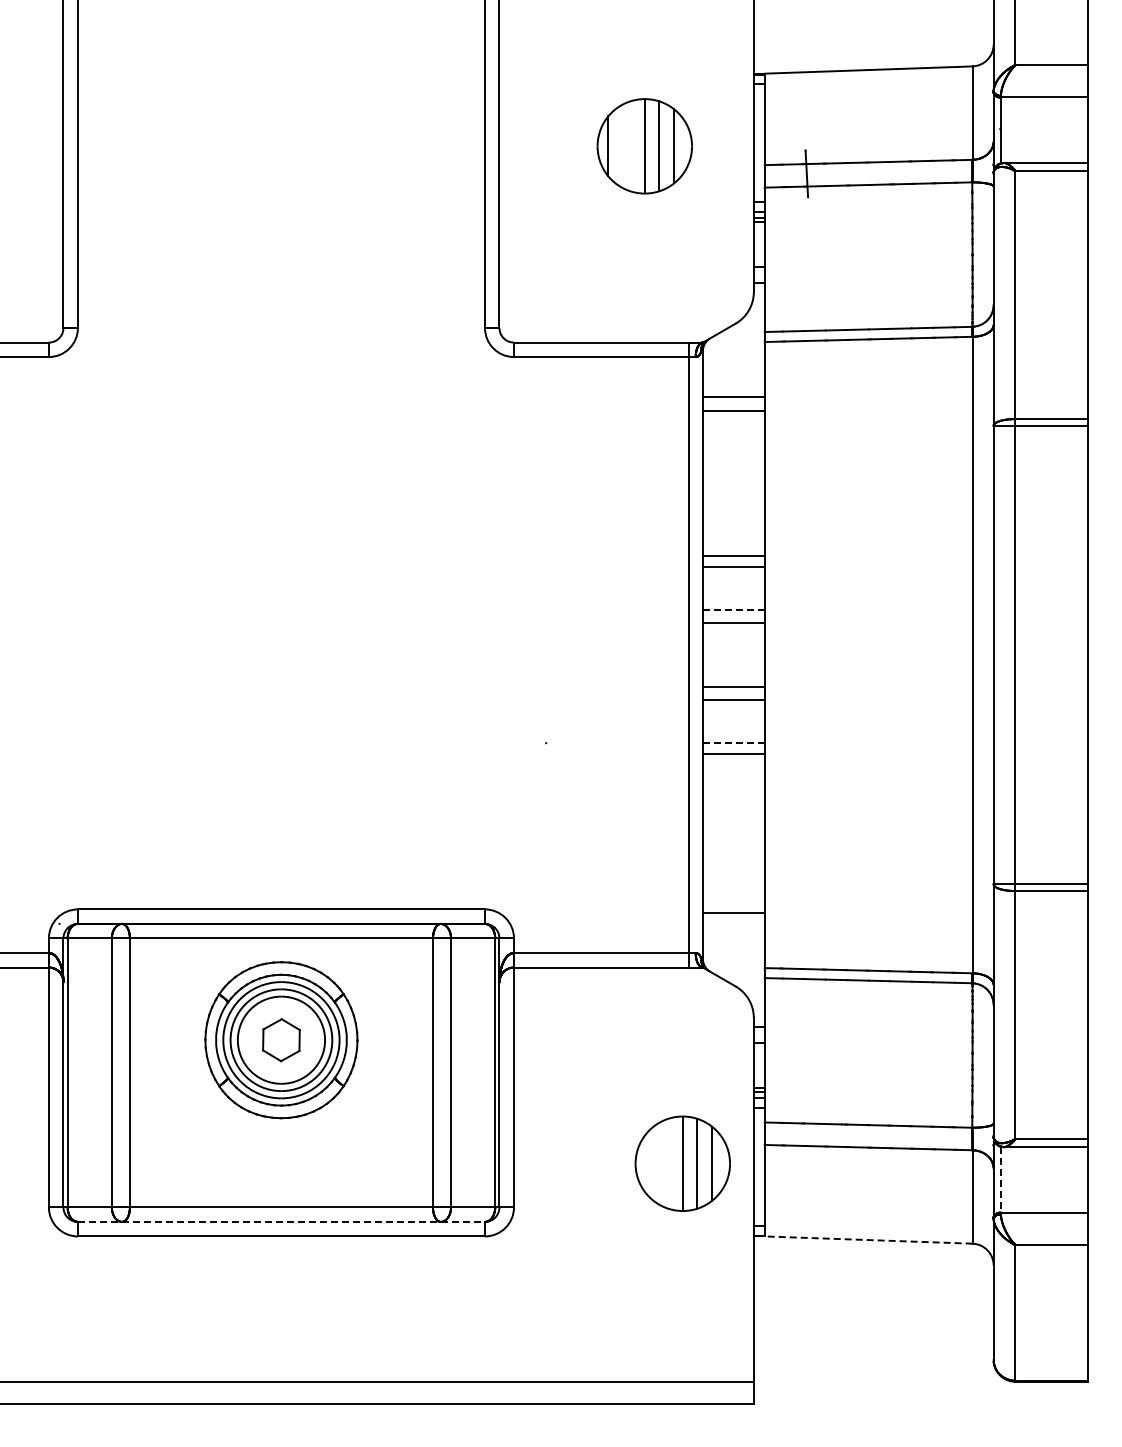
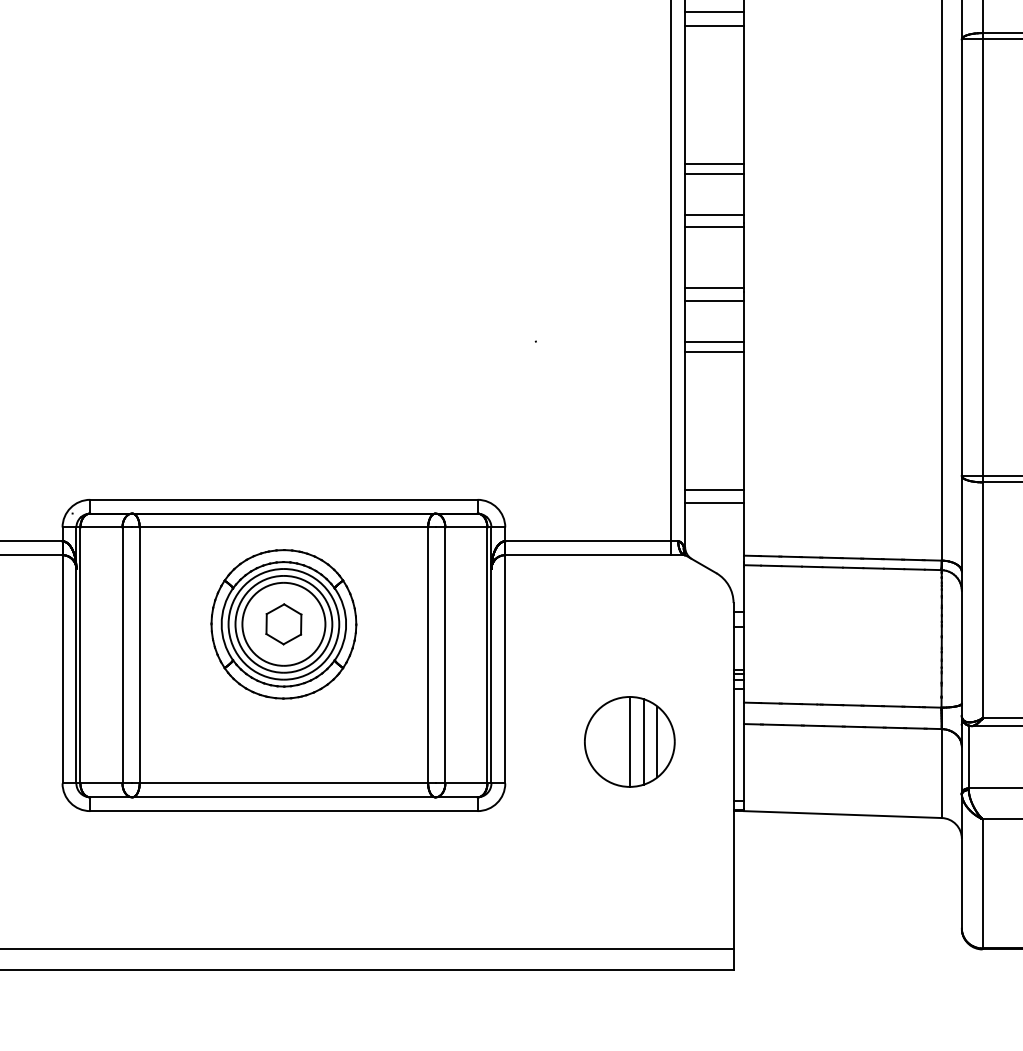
line: (733, 610) -> (714, 215), dashed -> solid
line: (733, 743) -> (714, 341), dashed -> solid
line: (733, 898) -> (714, 489), added
part: (682, 1163) -> (629, 741), moved
line: (1000, 1180) -> (968, 757), dashed -> solid
line: (281, 1221) -> (283, 796), dashed -> solid
line: (868, 1240) -> (842, 814), dashed -> solid

